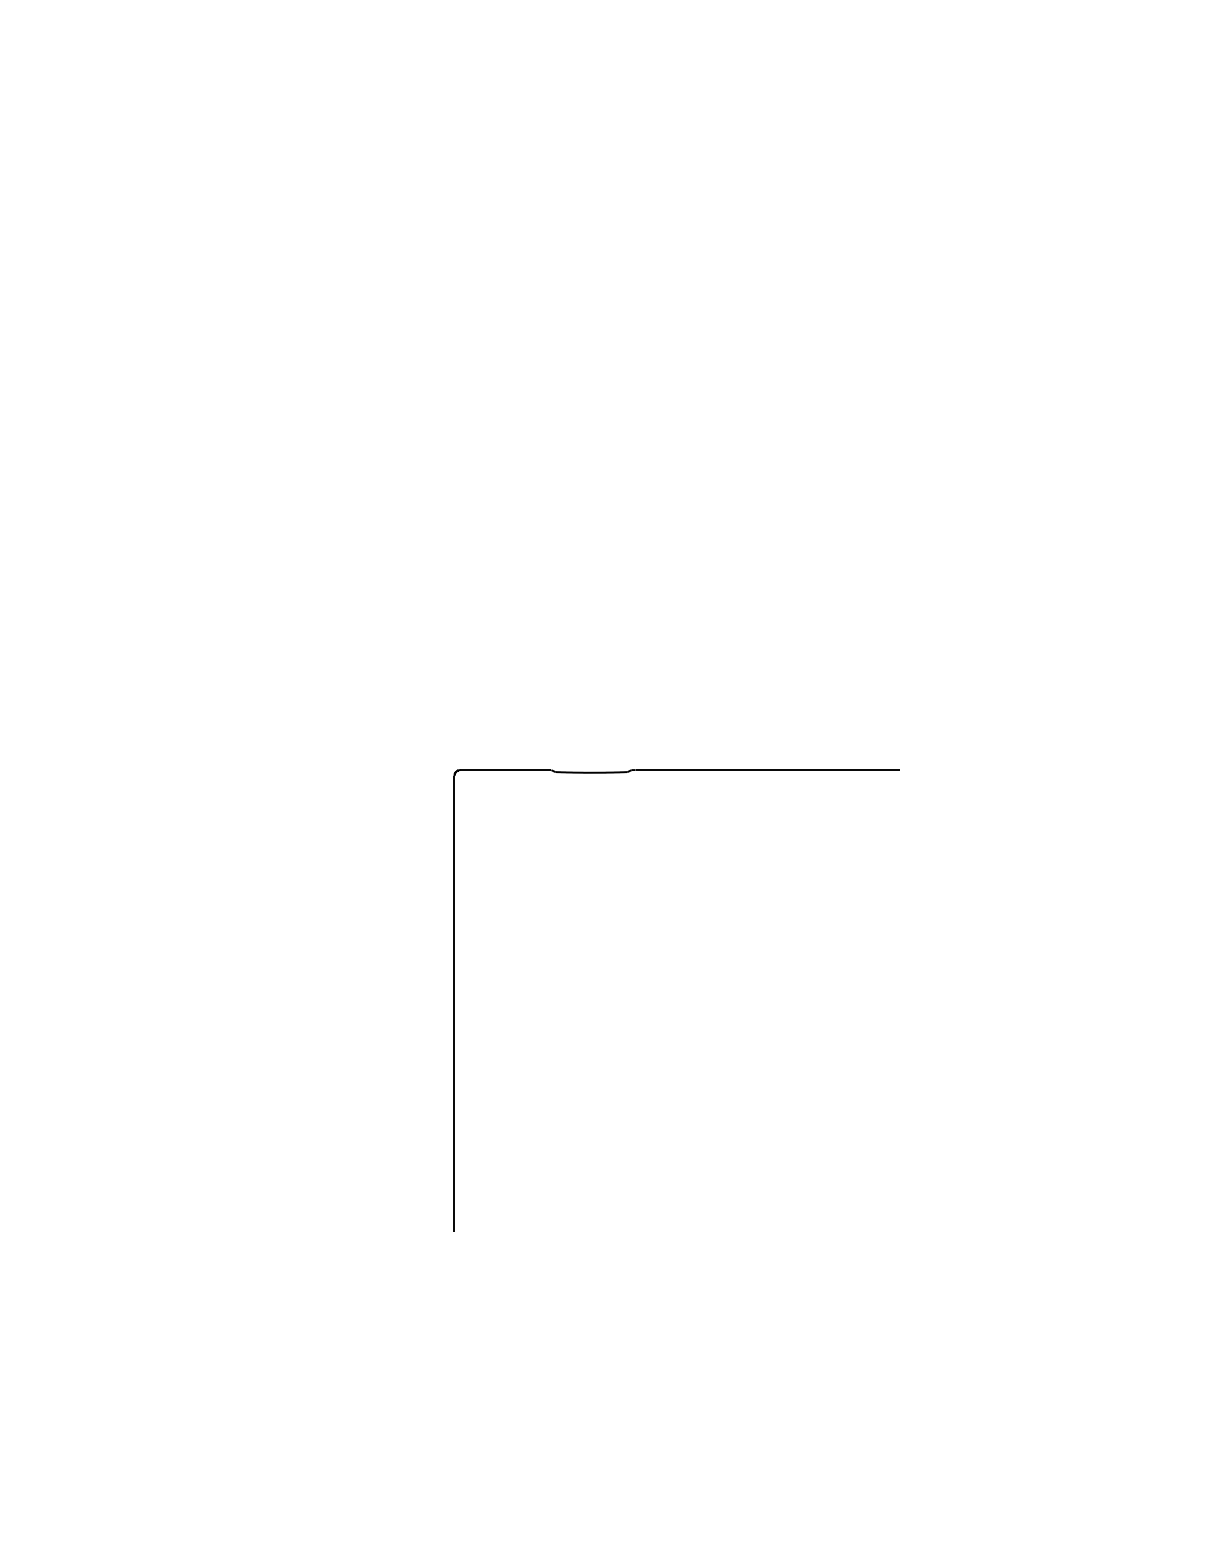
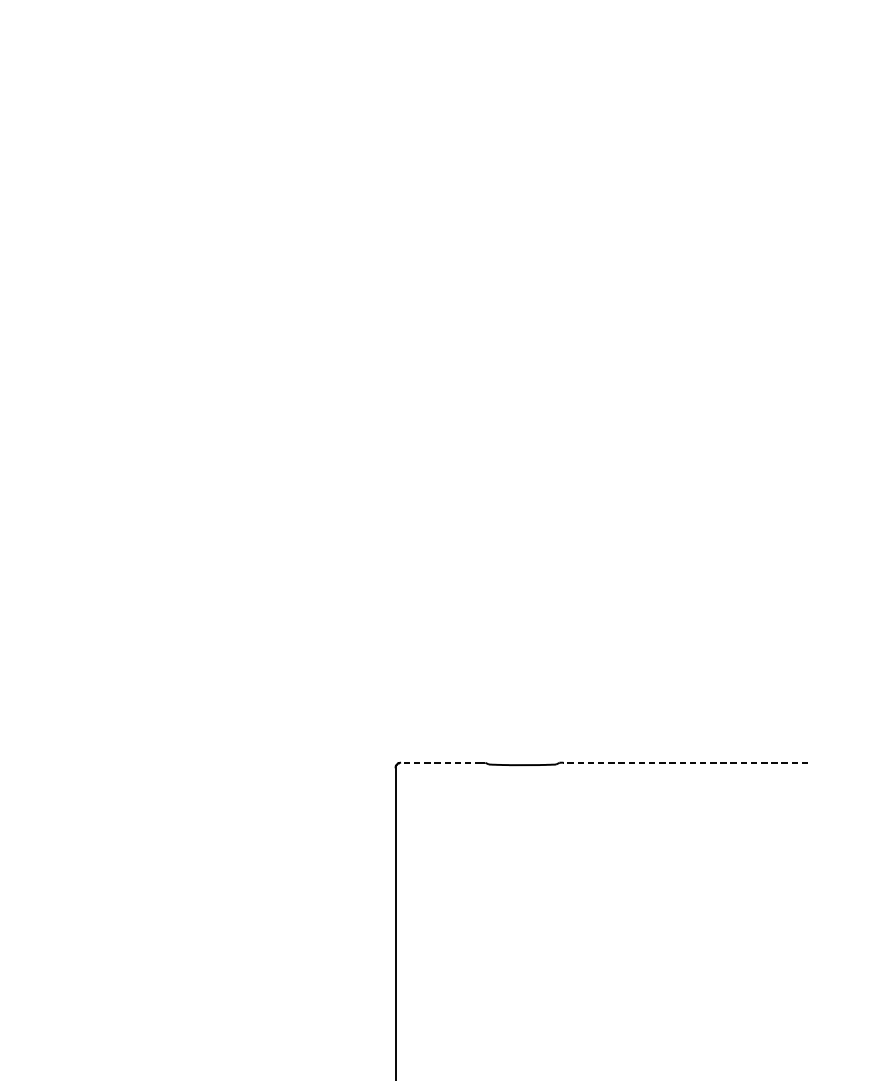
line: (503, 770) -> (440, 763), solid -> dashed
line: (767, 770) -> (685, 763), solid -> dashed

